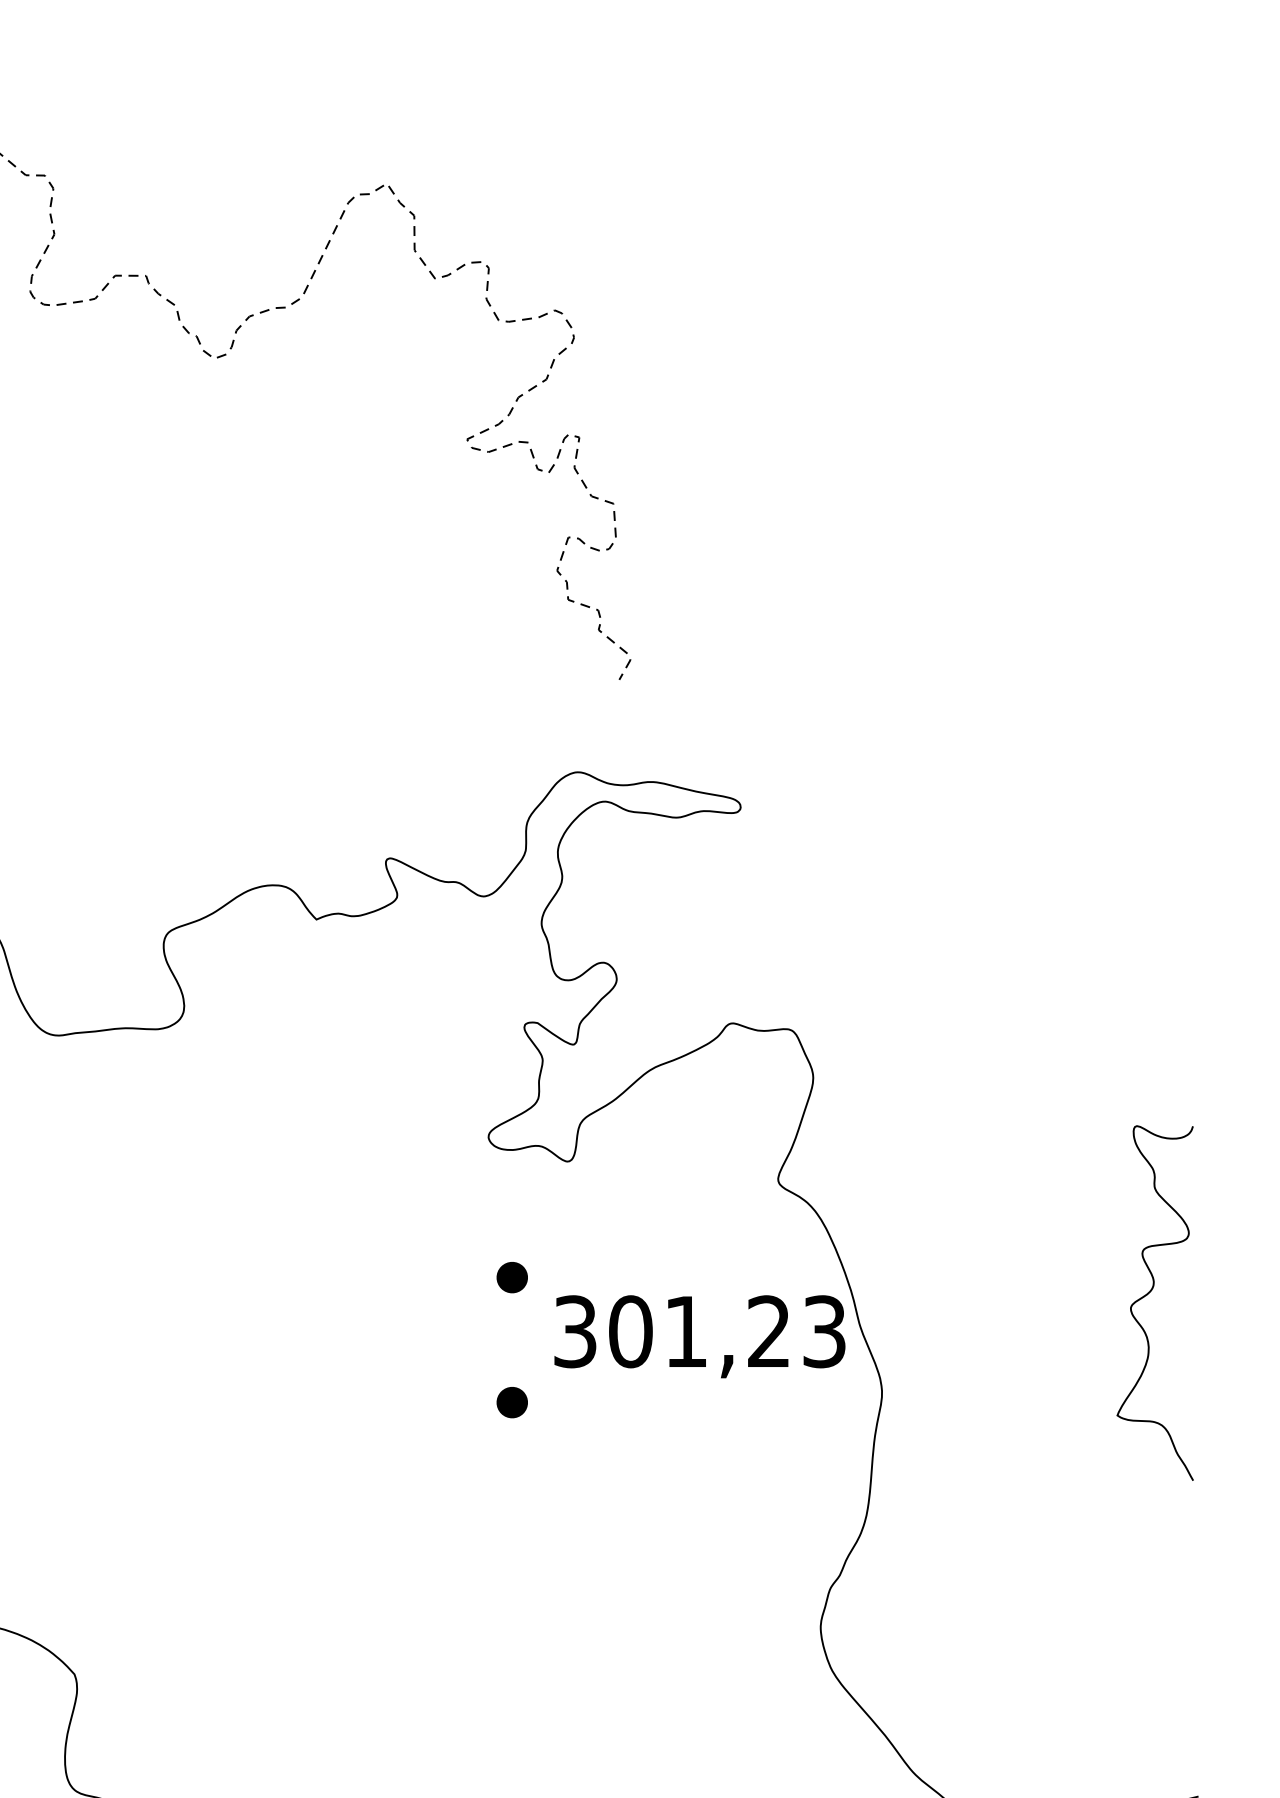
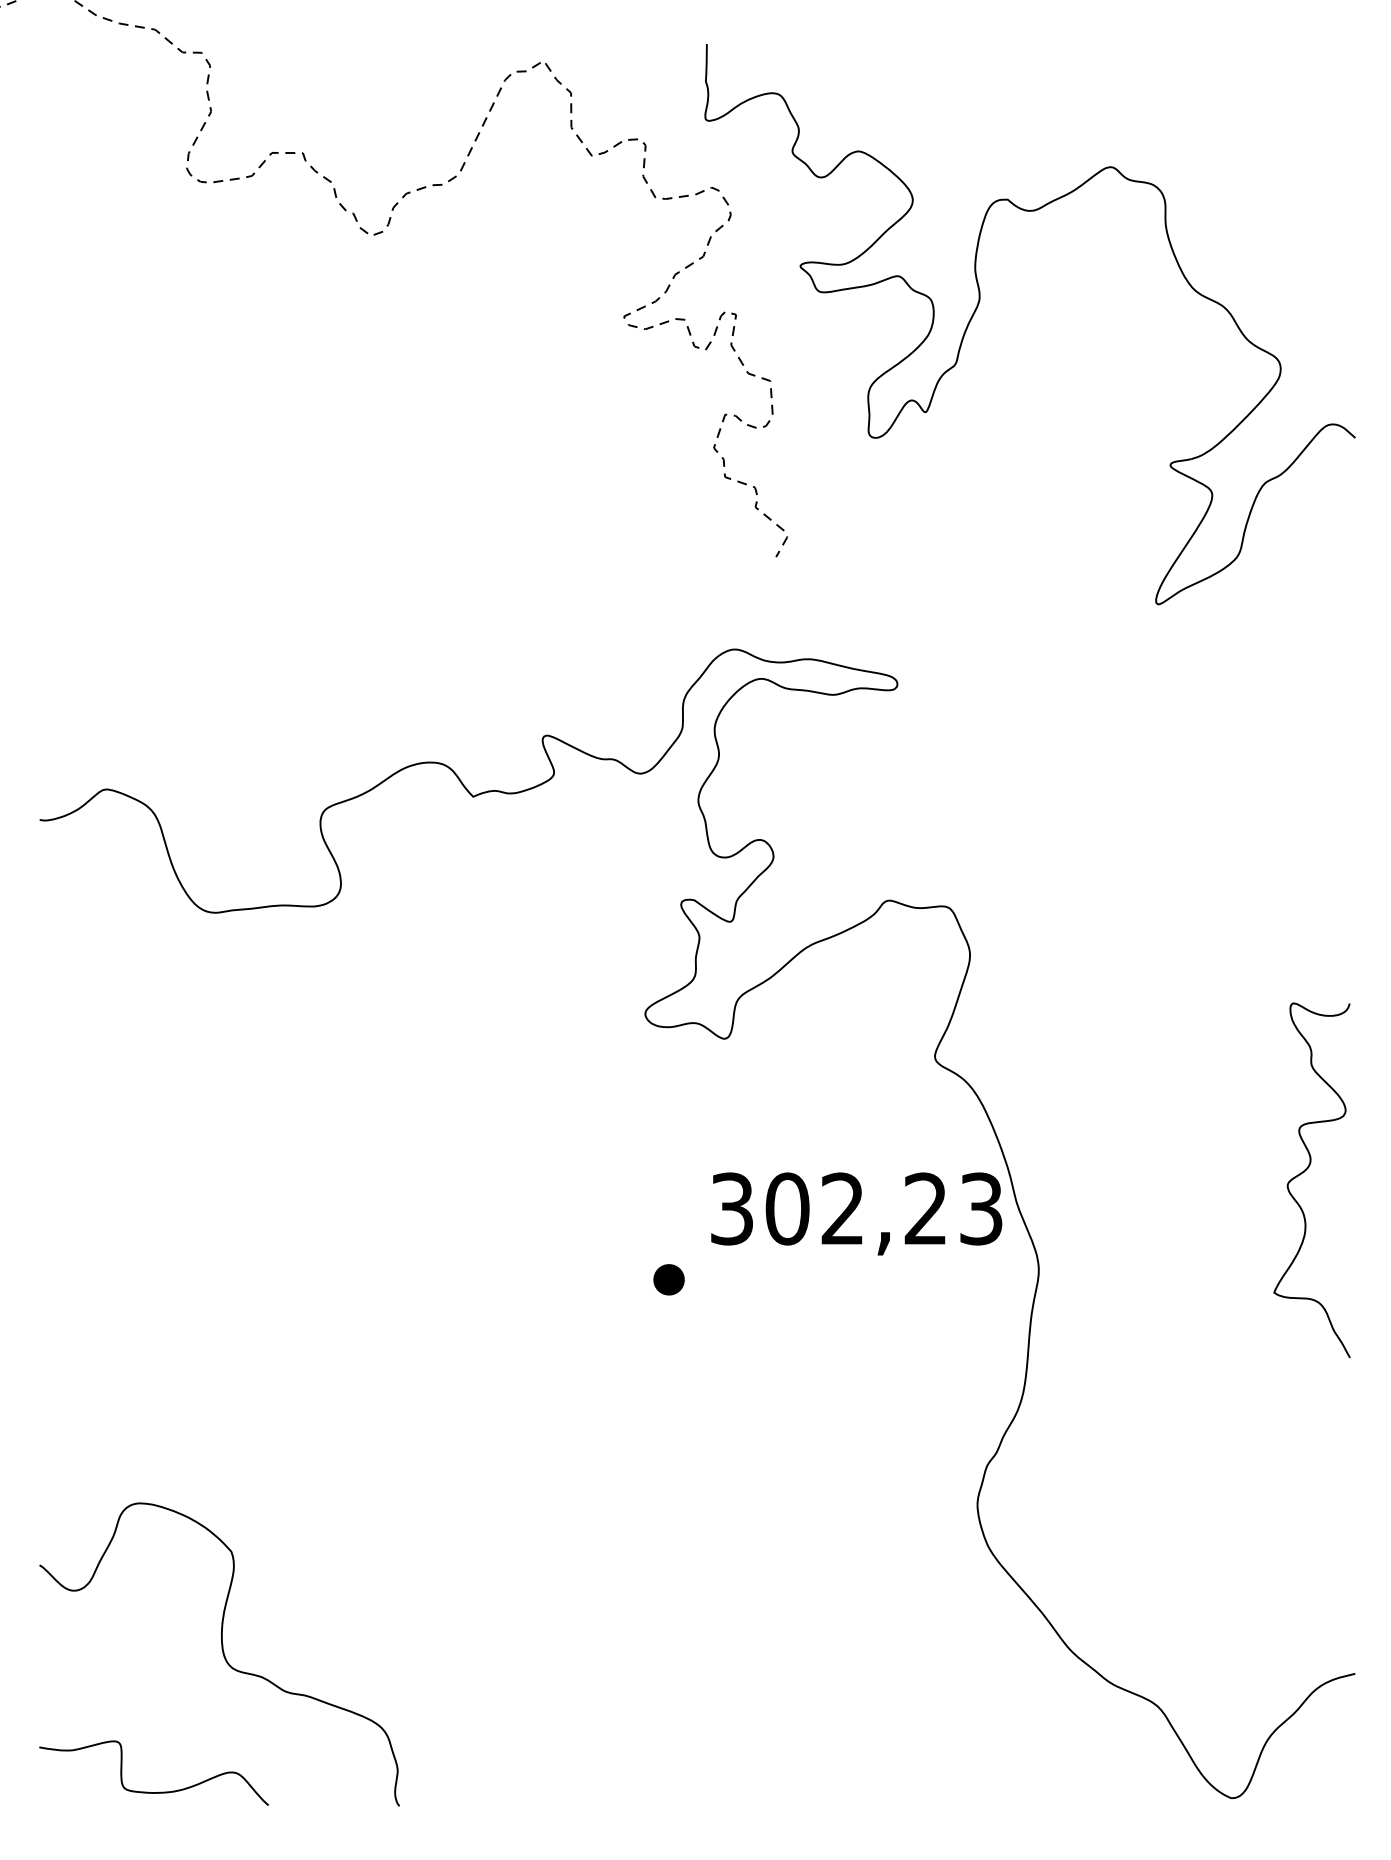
part: (821, 429) -> (978, 306), added
part: (511, 1277) -> (668, 1154), removed
text: (684, 1331) -> (841, 1208), 301,23 -> 302,23

